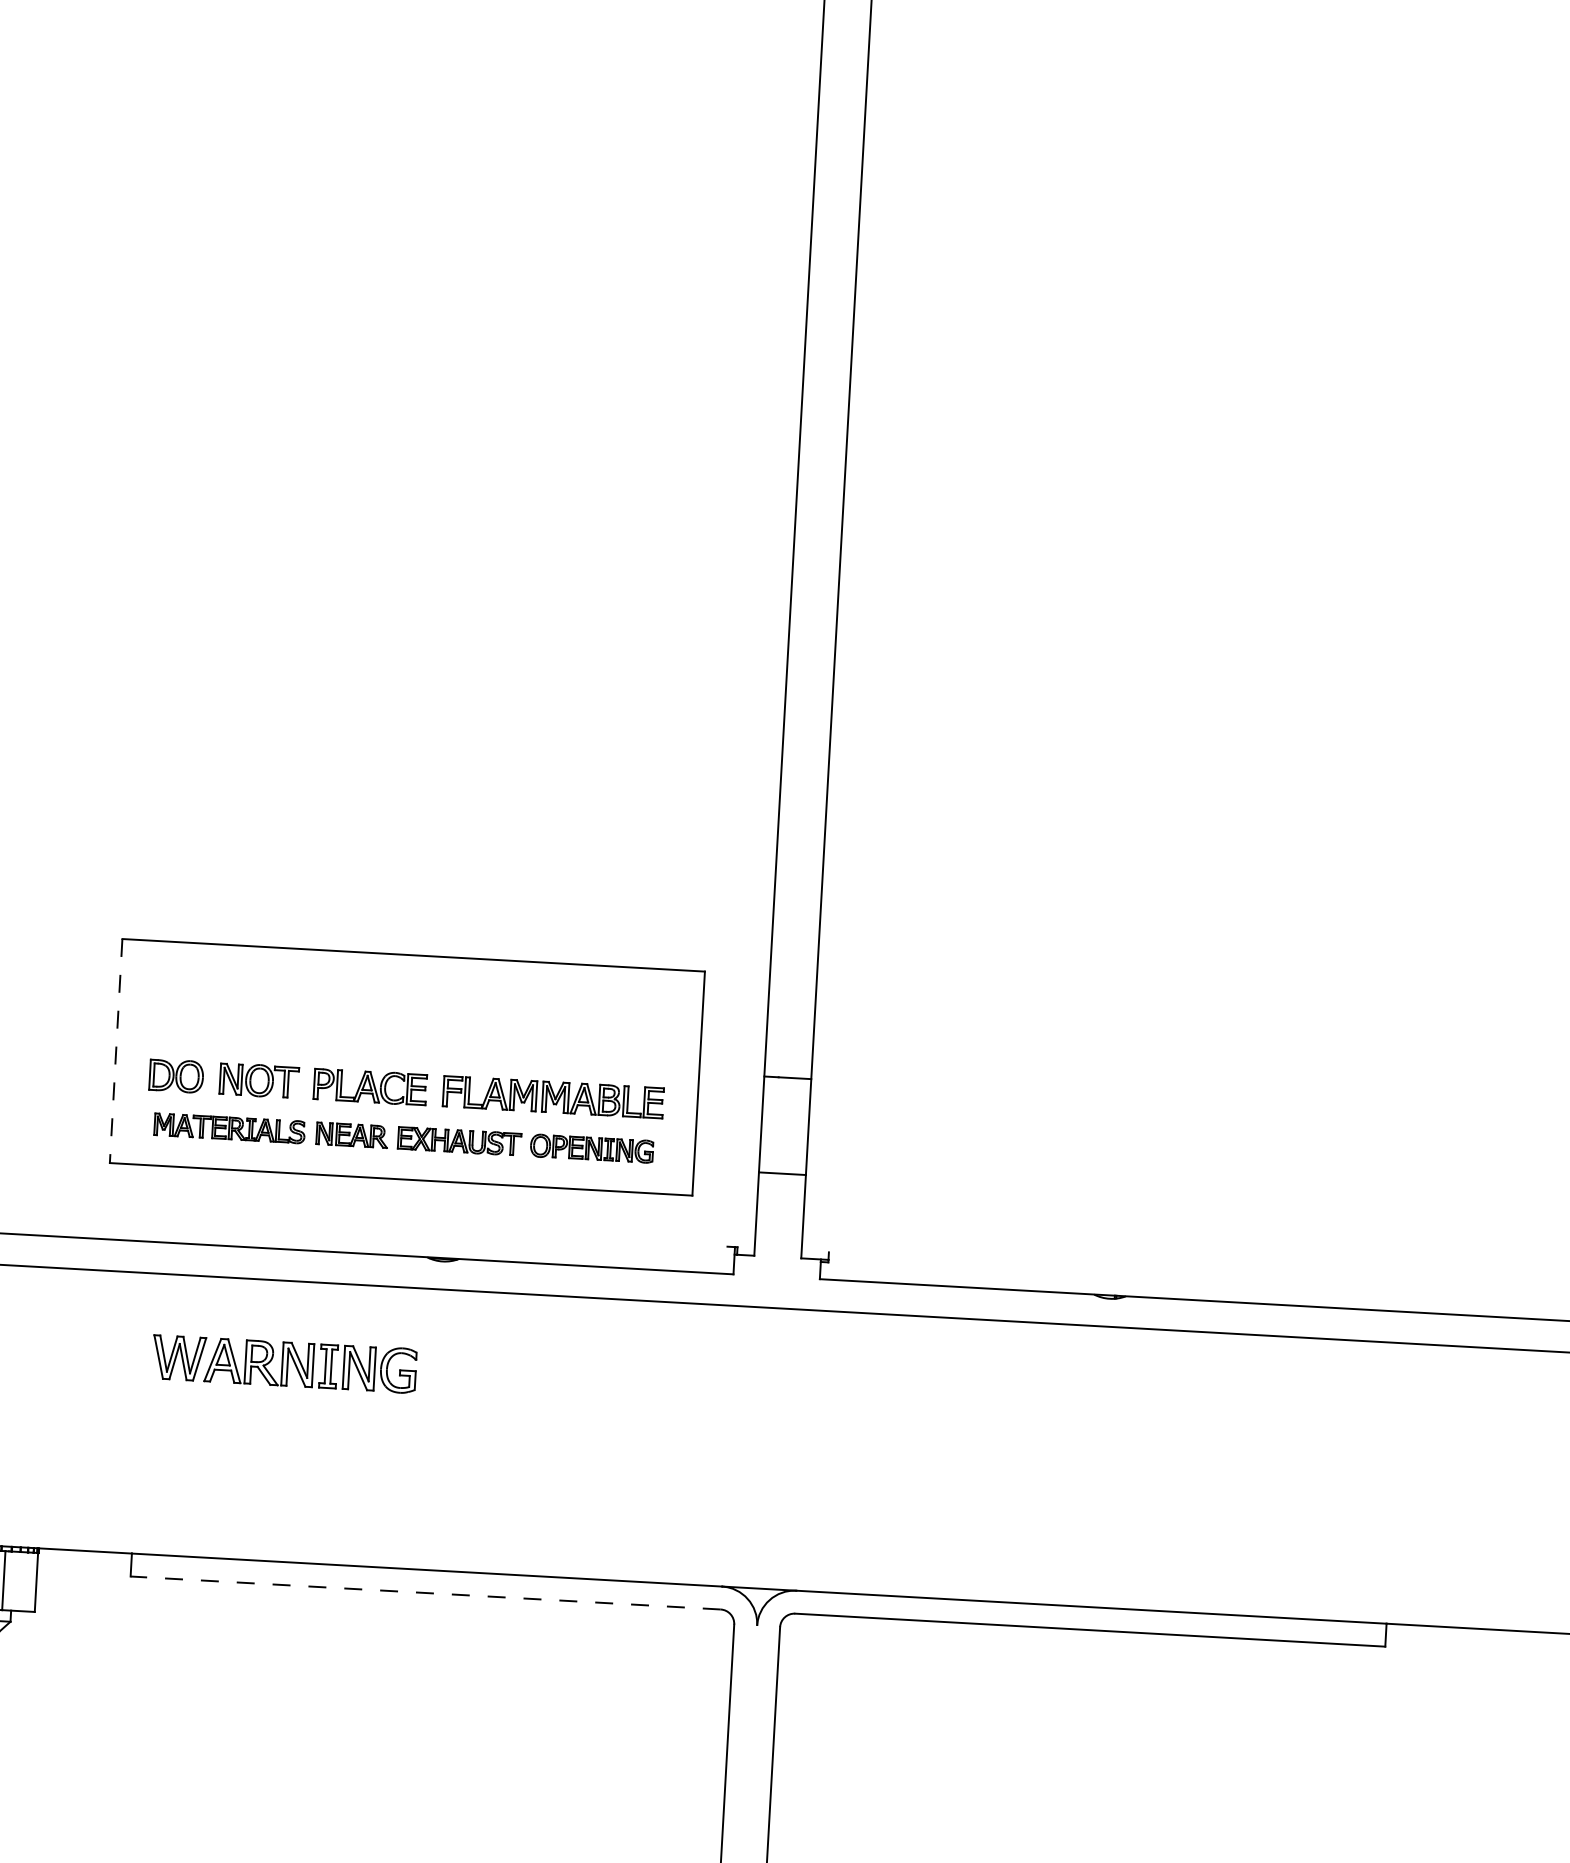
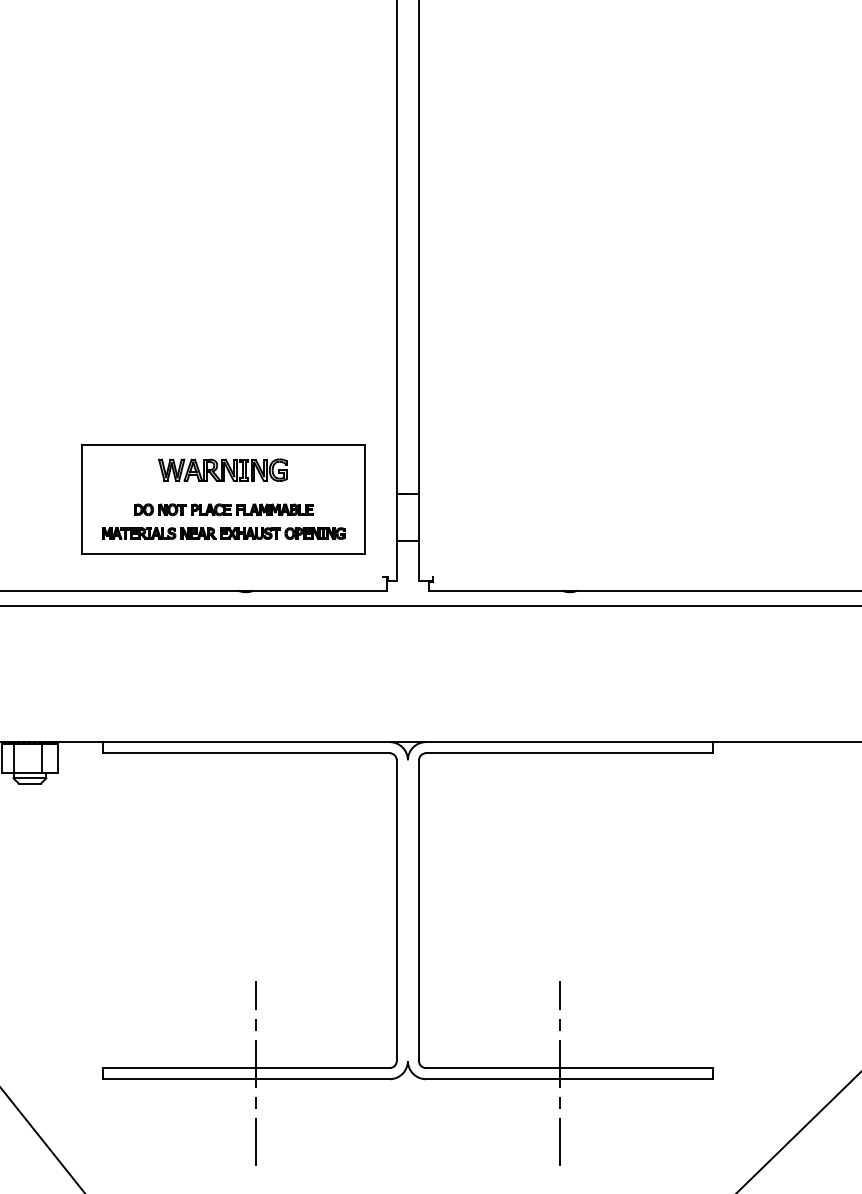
line: (115, 1051) -> (81, 499), dashed -> solid
part: (406, 1088) -> (223, 509), size x0.71
part: (283, 1362) -> (222, 469), moved
line: (423, 1593) -> (245, 753), dashed -> solid

